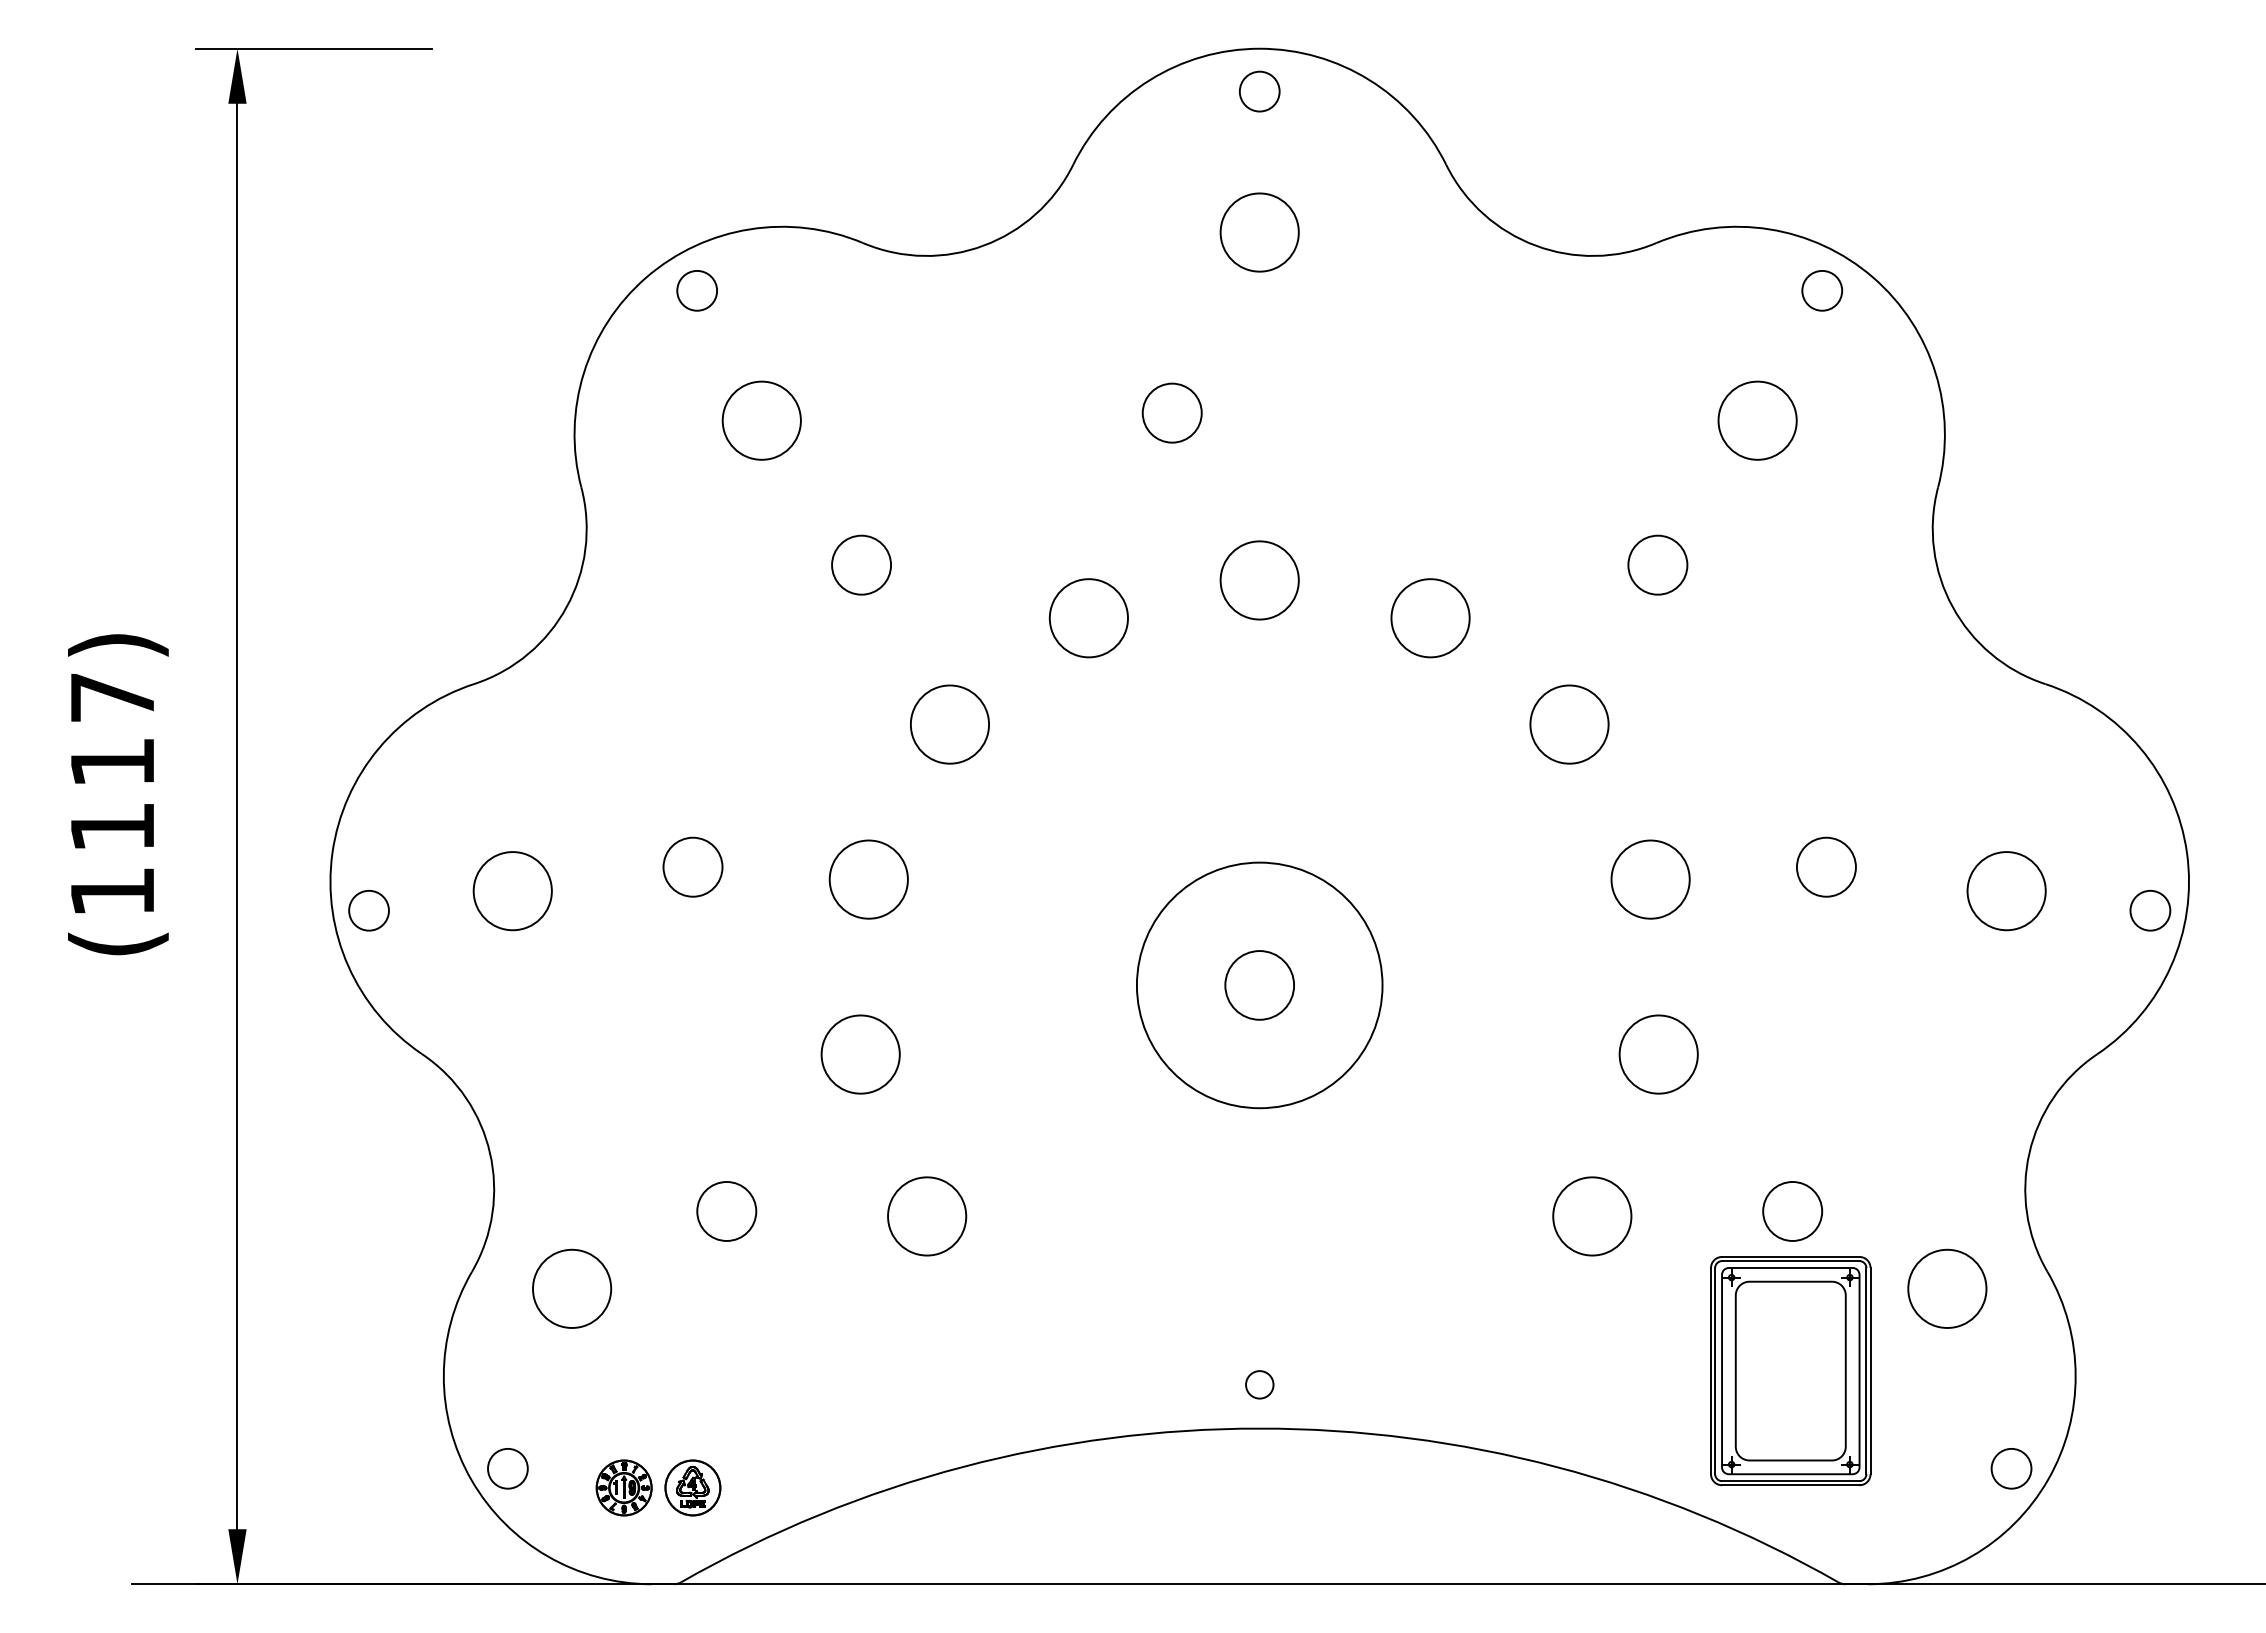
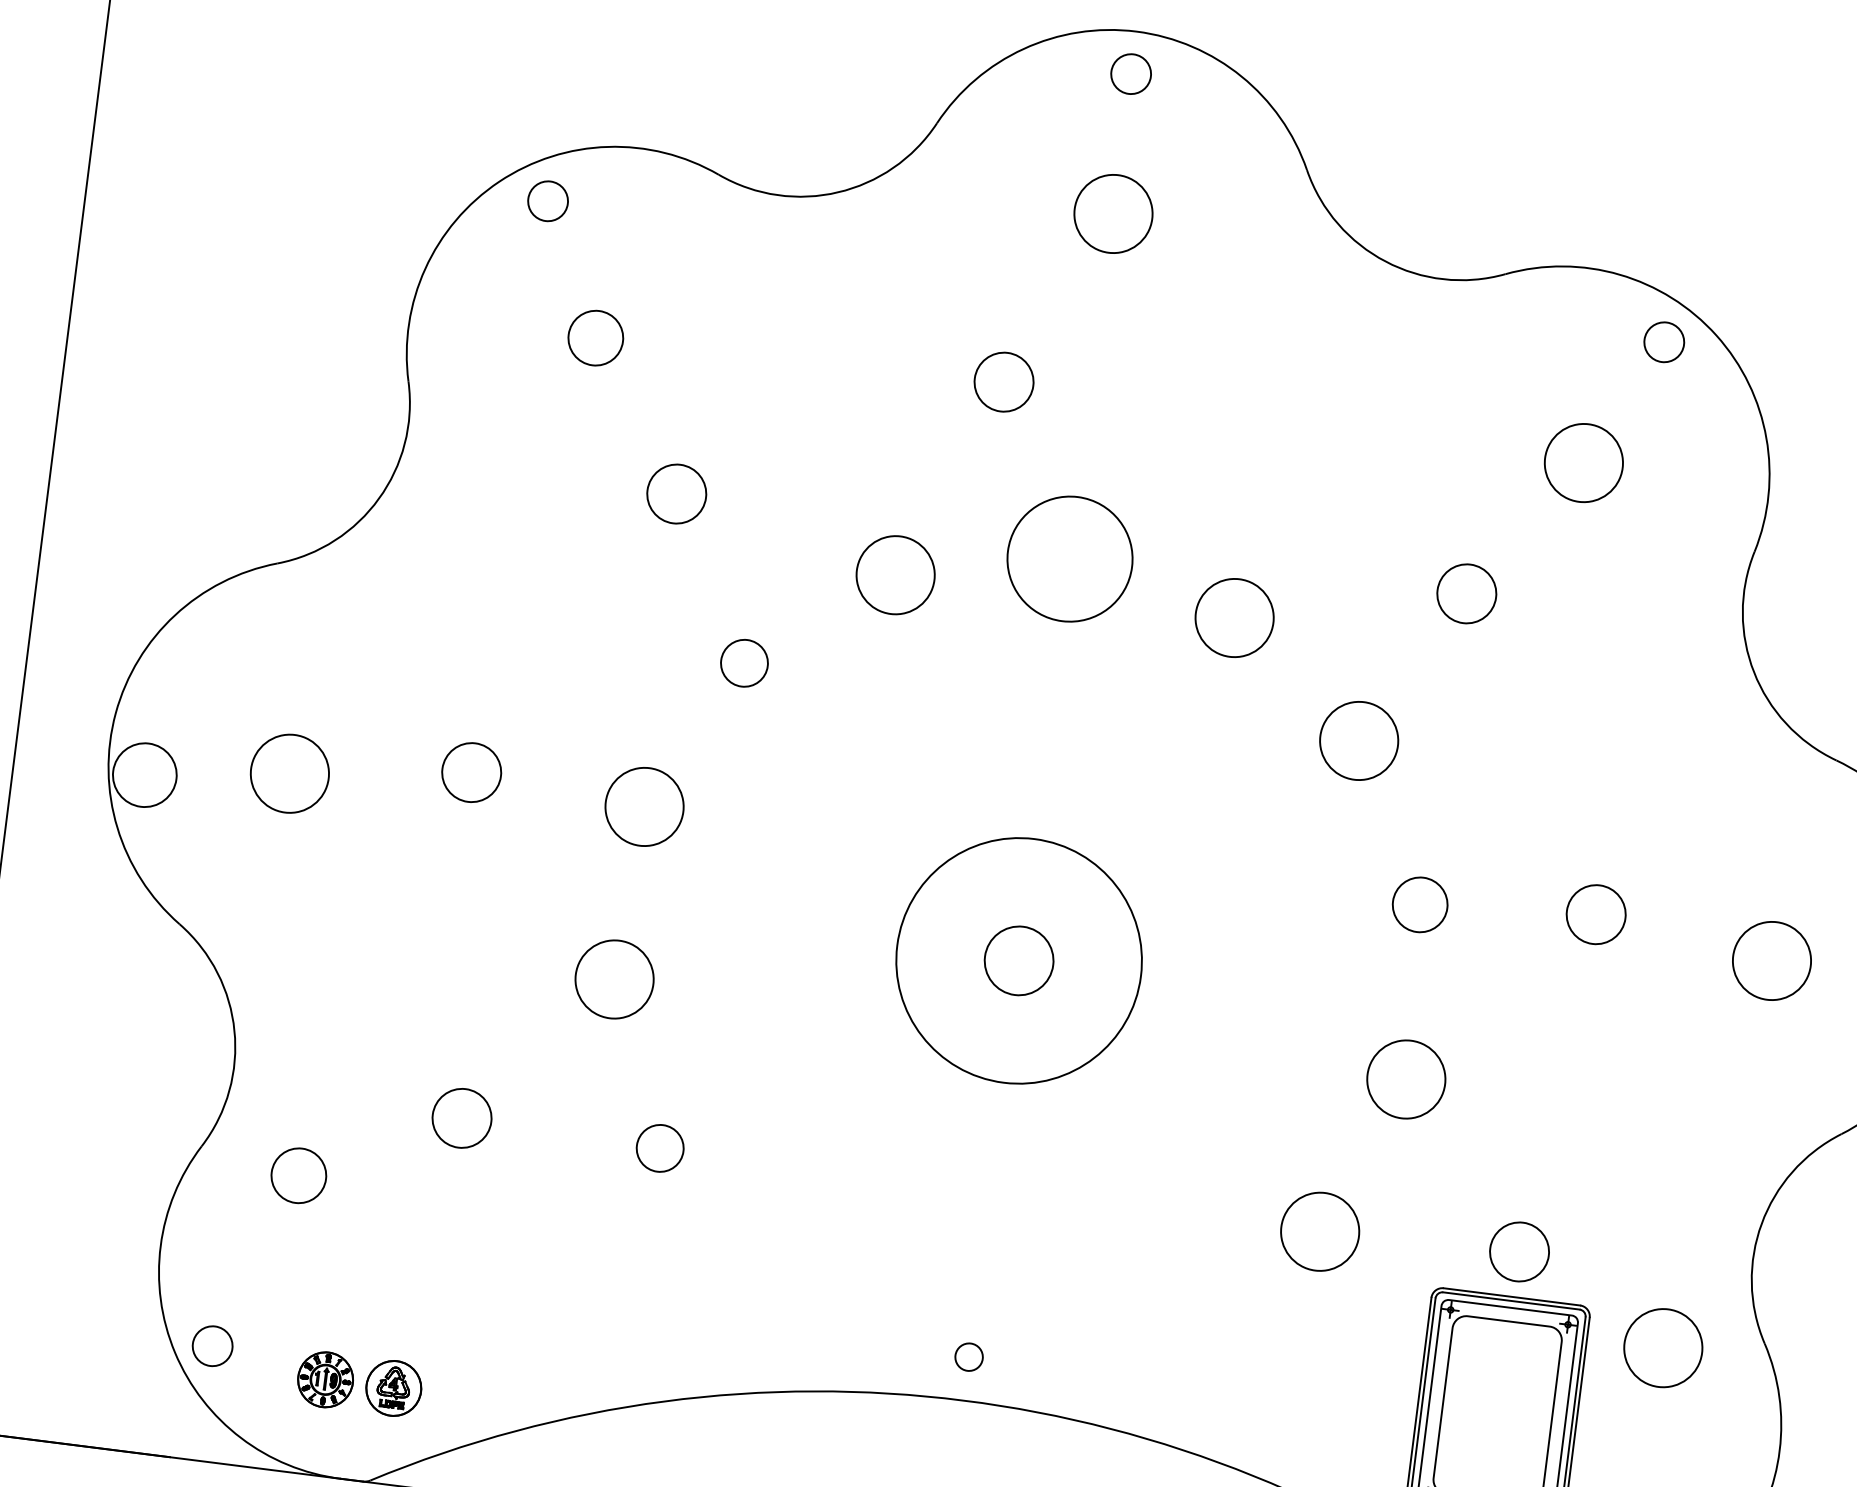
circle: (761, 420) -> (595, 337), size x0.7
circle: (1259, 580) -> (1069, 559), size x1.6
circle: (949, 724) -> (744, 663), size x0.6
circle: (1650, 879) -> (1420, 904), size x0.7
circle: (368, 910) -> (144, 774), size x1.6
circle: (927, 1216) -> (660, 1148), size x0.6
circle: (572, 1288) -> (299, 1175), size x0.7

